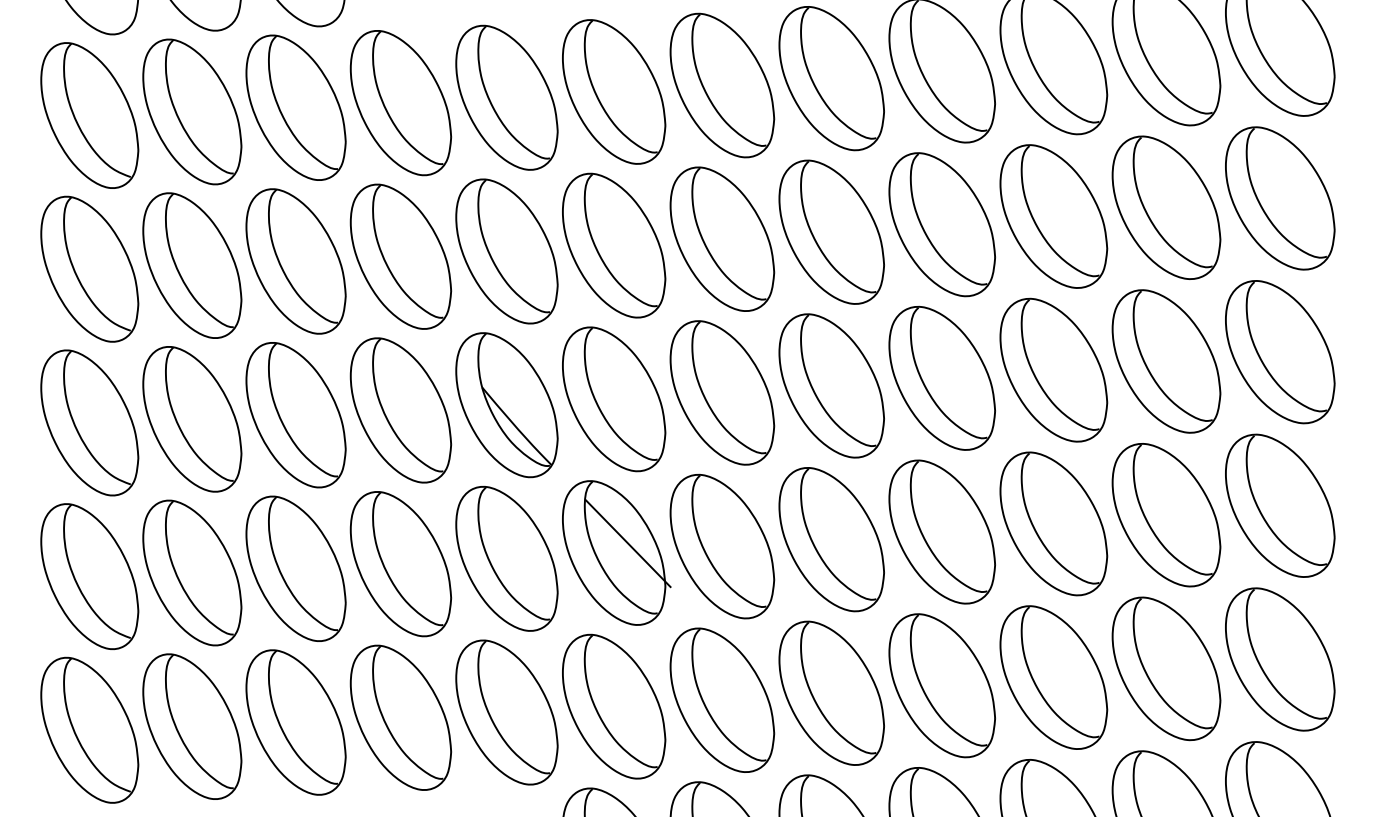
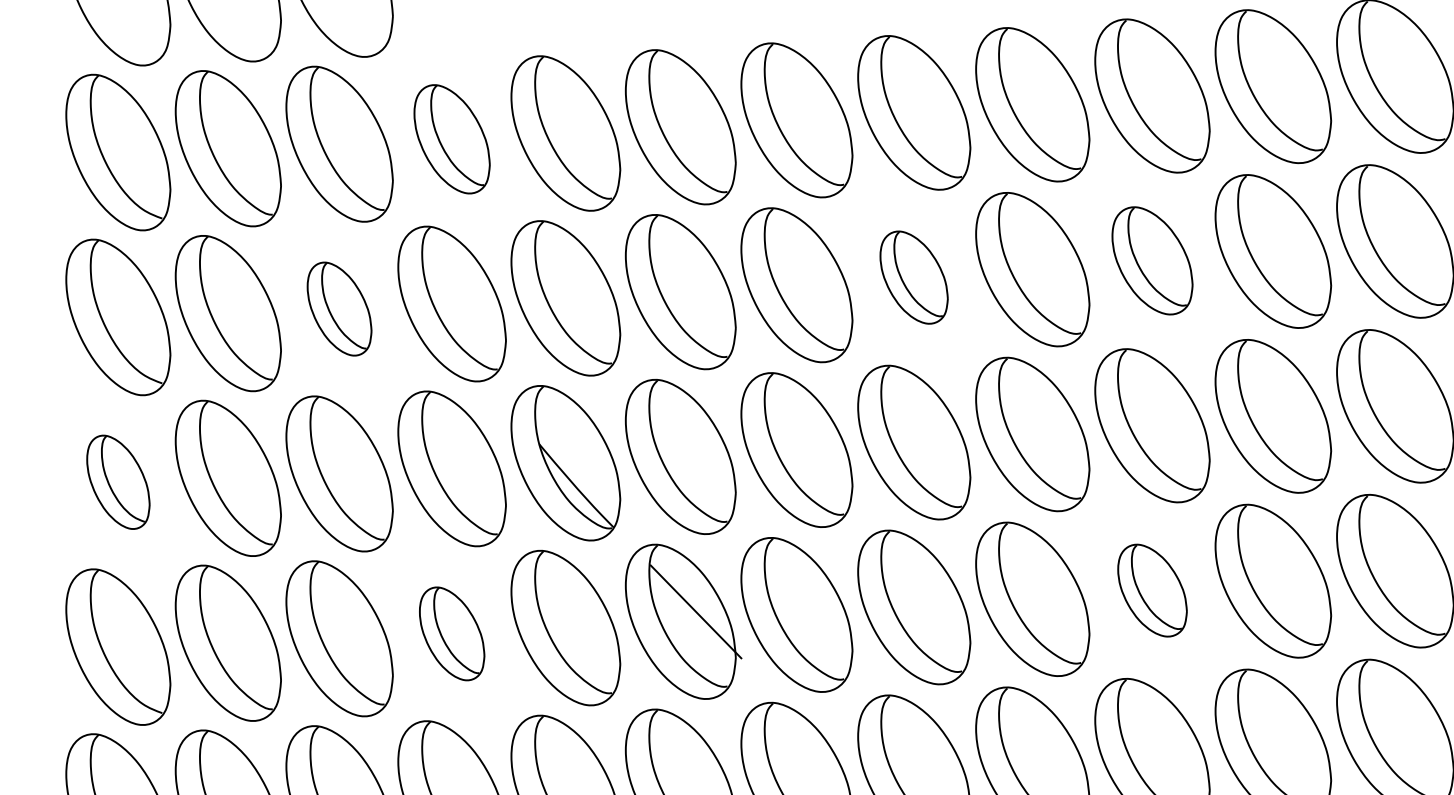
part: (400, 103) -> (451, 139), size x0.7
part: (1053, 216) -> (1152, 260), size x0.7
part: (831, 231) -> (913, 276), size x0.6
part: (295, 261) -> (339, 309), size x0.6
part: (89, 422) -> (118, 481), size x0.6
part: (1053, 523) -> (1152, 590), size x0.6
part: (400, 564) -> (451, 634), size x0.6

